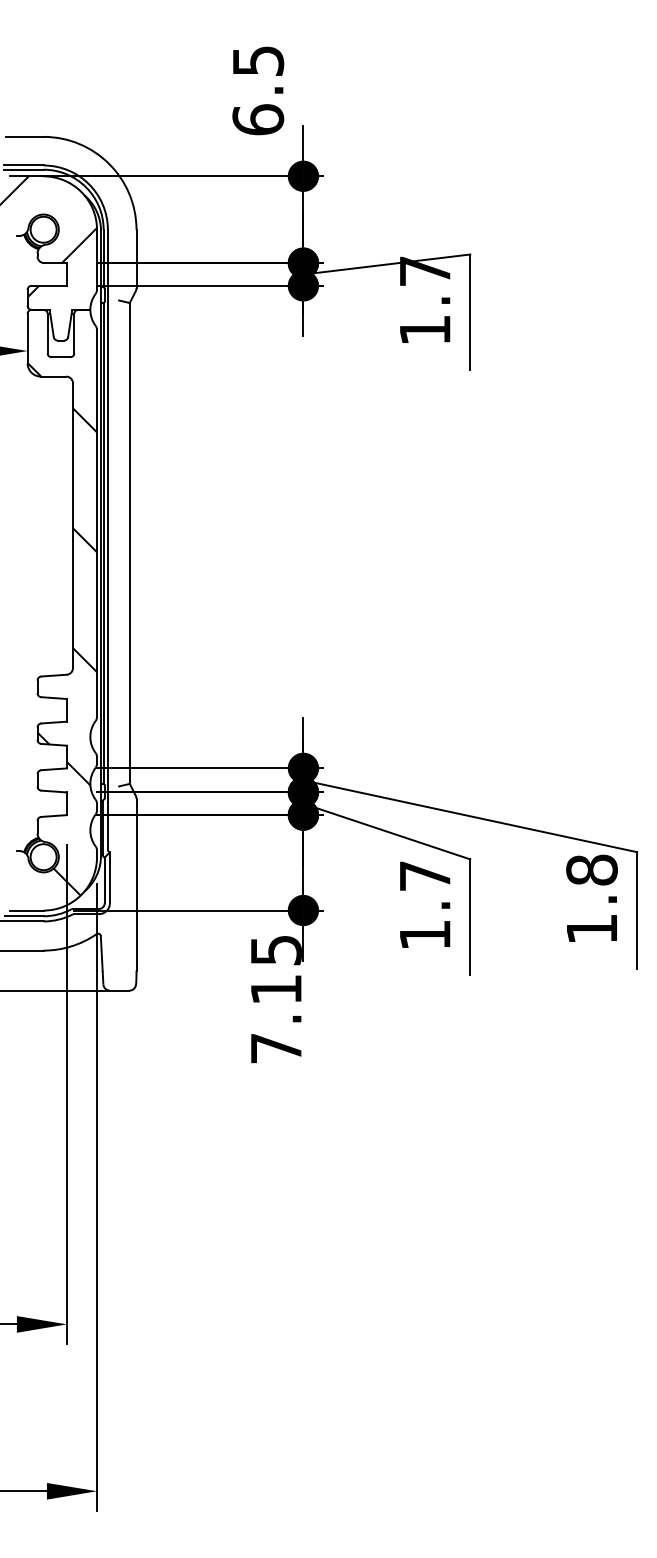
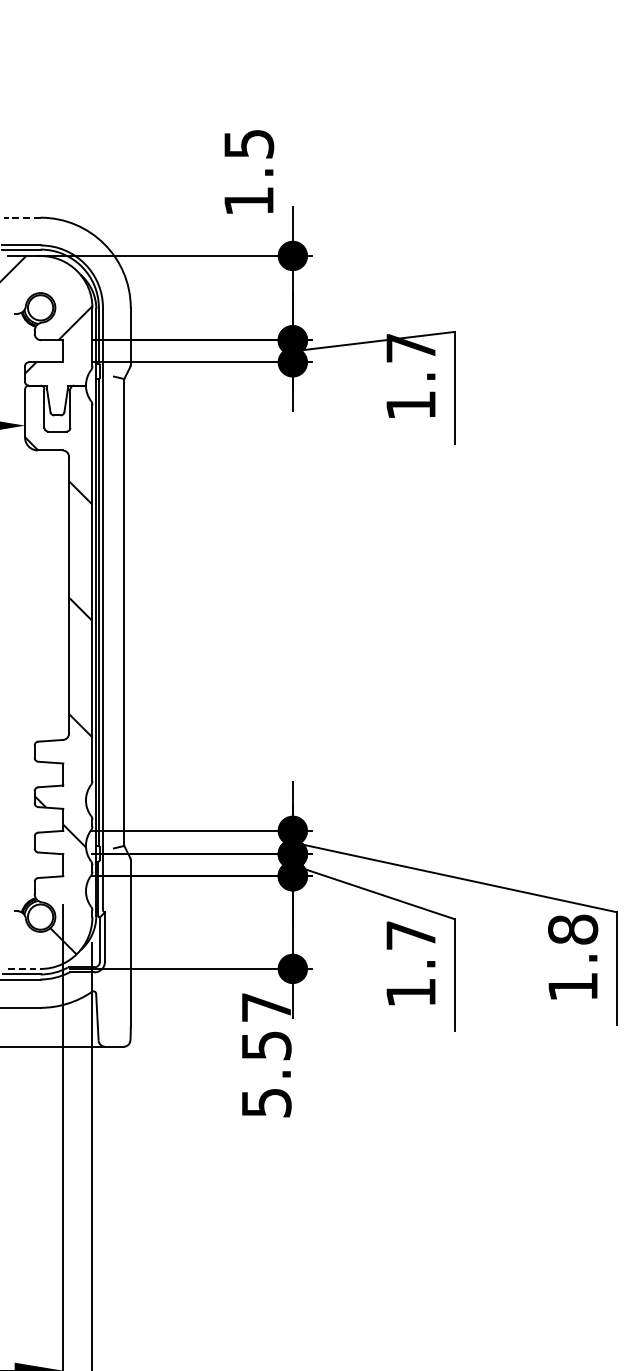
text: (258, 119) -> (249, 200), 6.5 -> 1.5
line: (24, 136) -> (22, 217), solid -> dashed
line: (26, 910) -> (23, 968), solid -> dashed
text: (276, 999) -> (266, 1055), 7.15 -> 5.57

